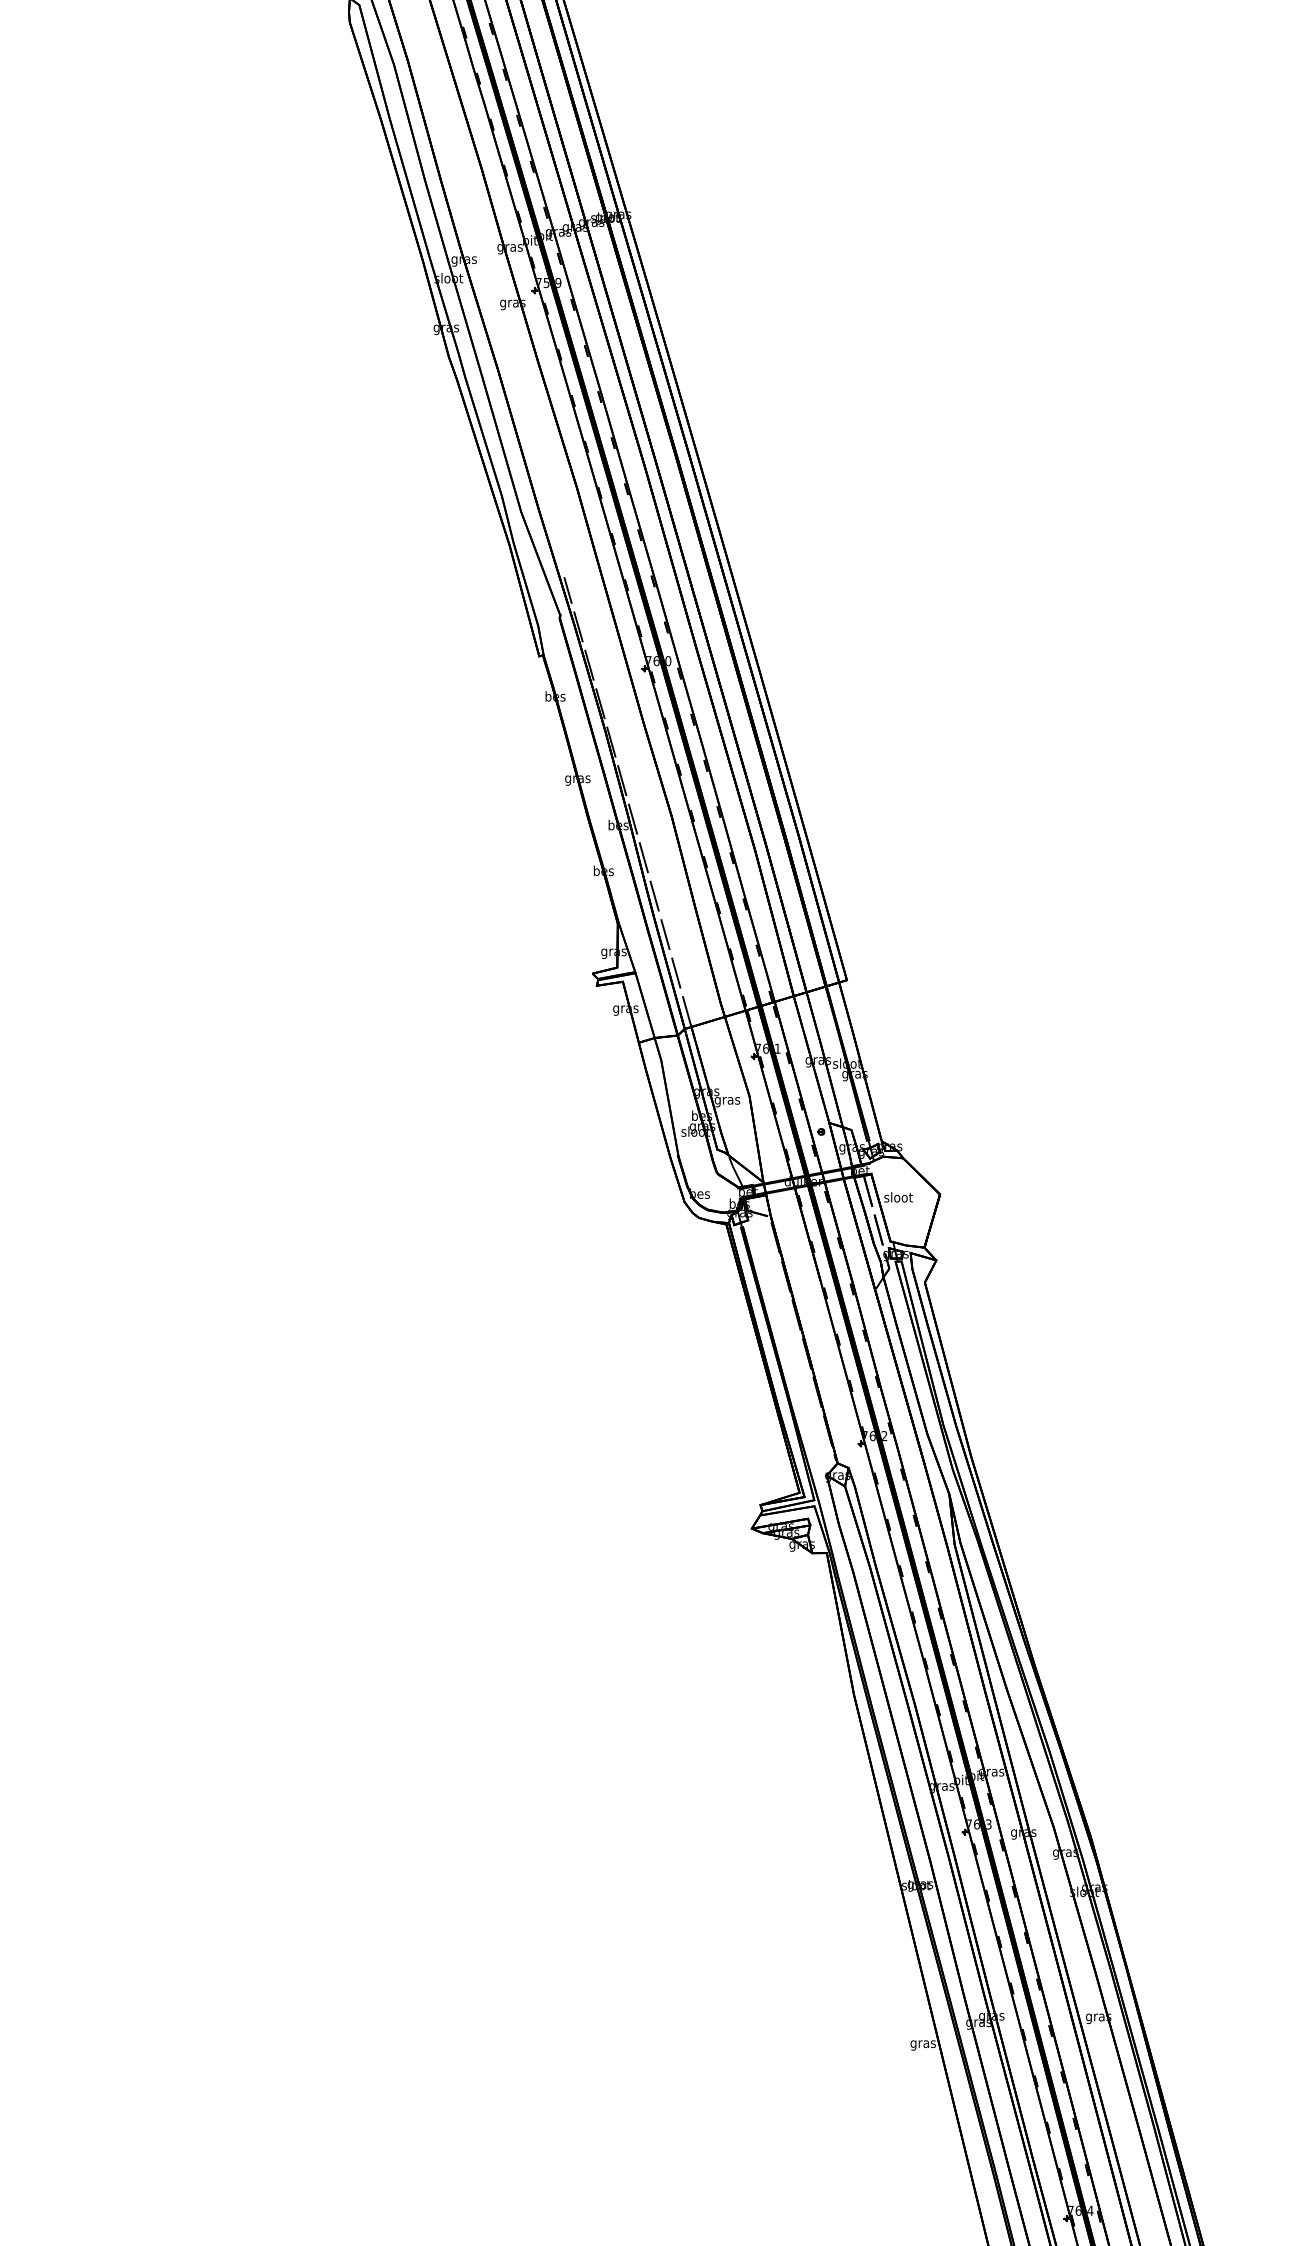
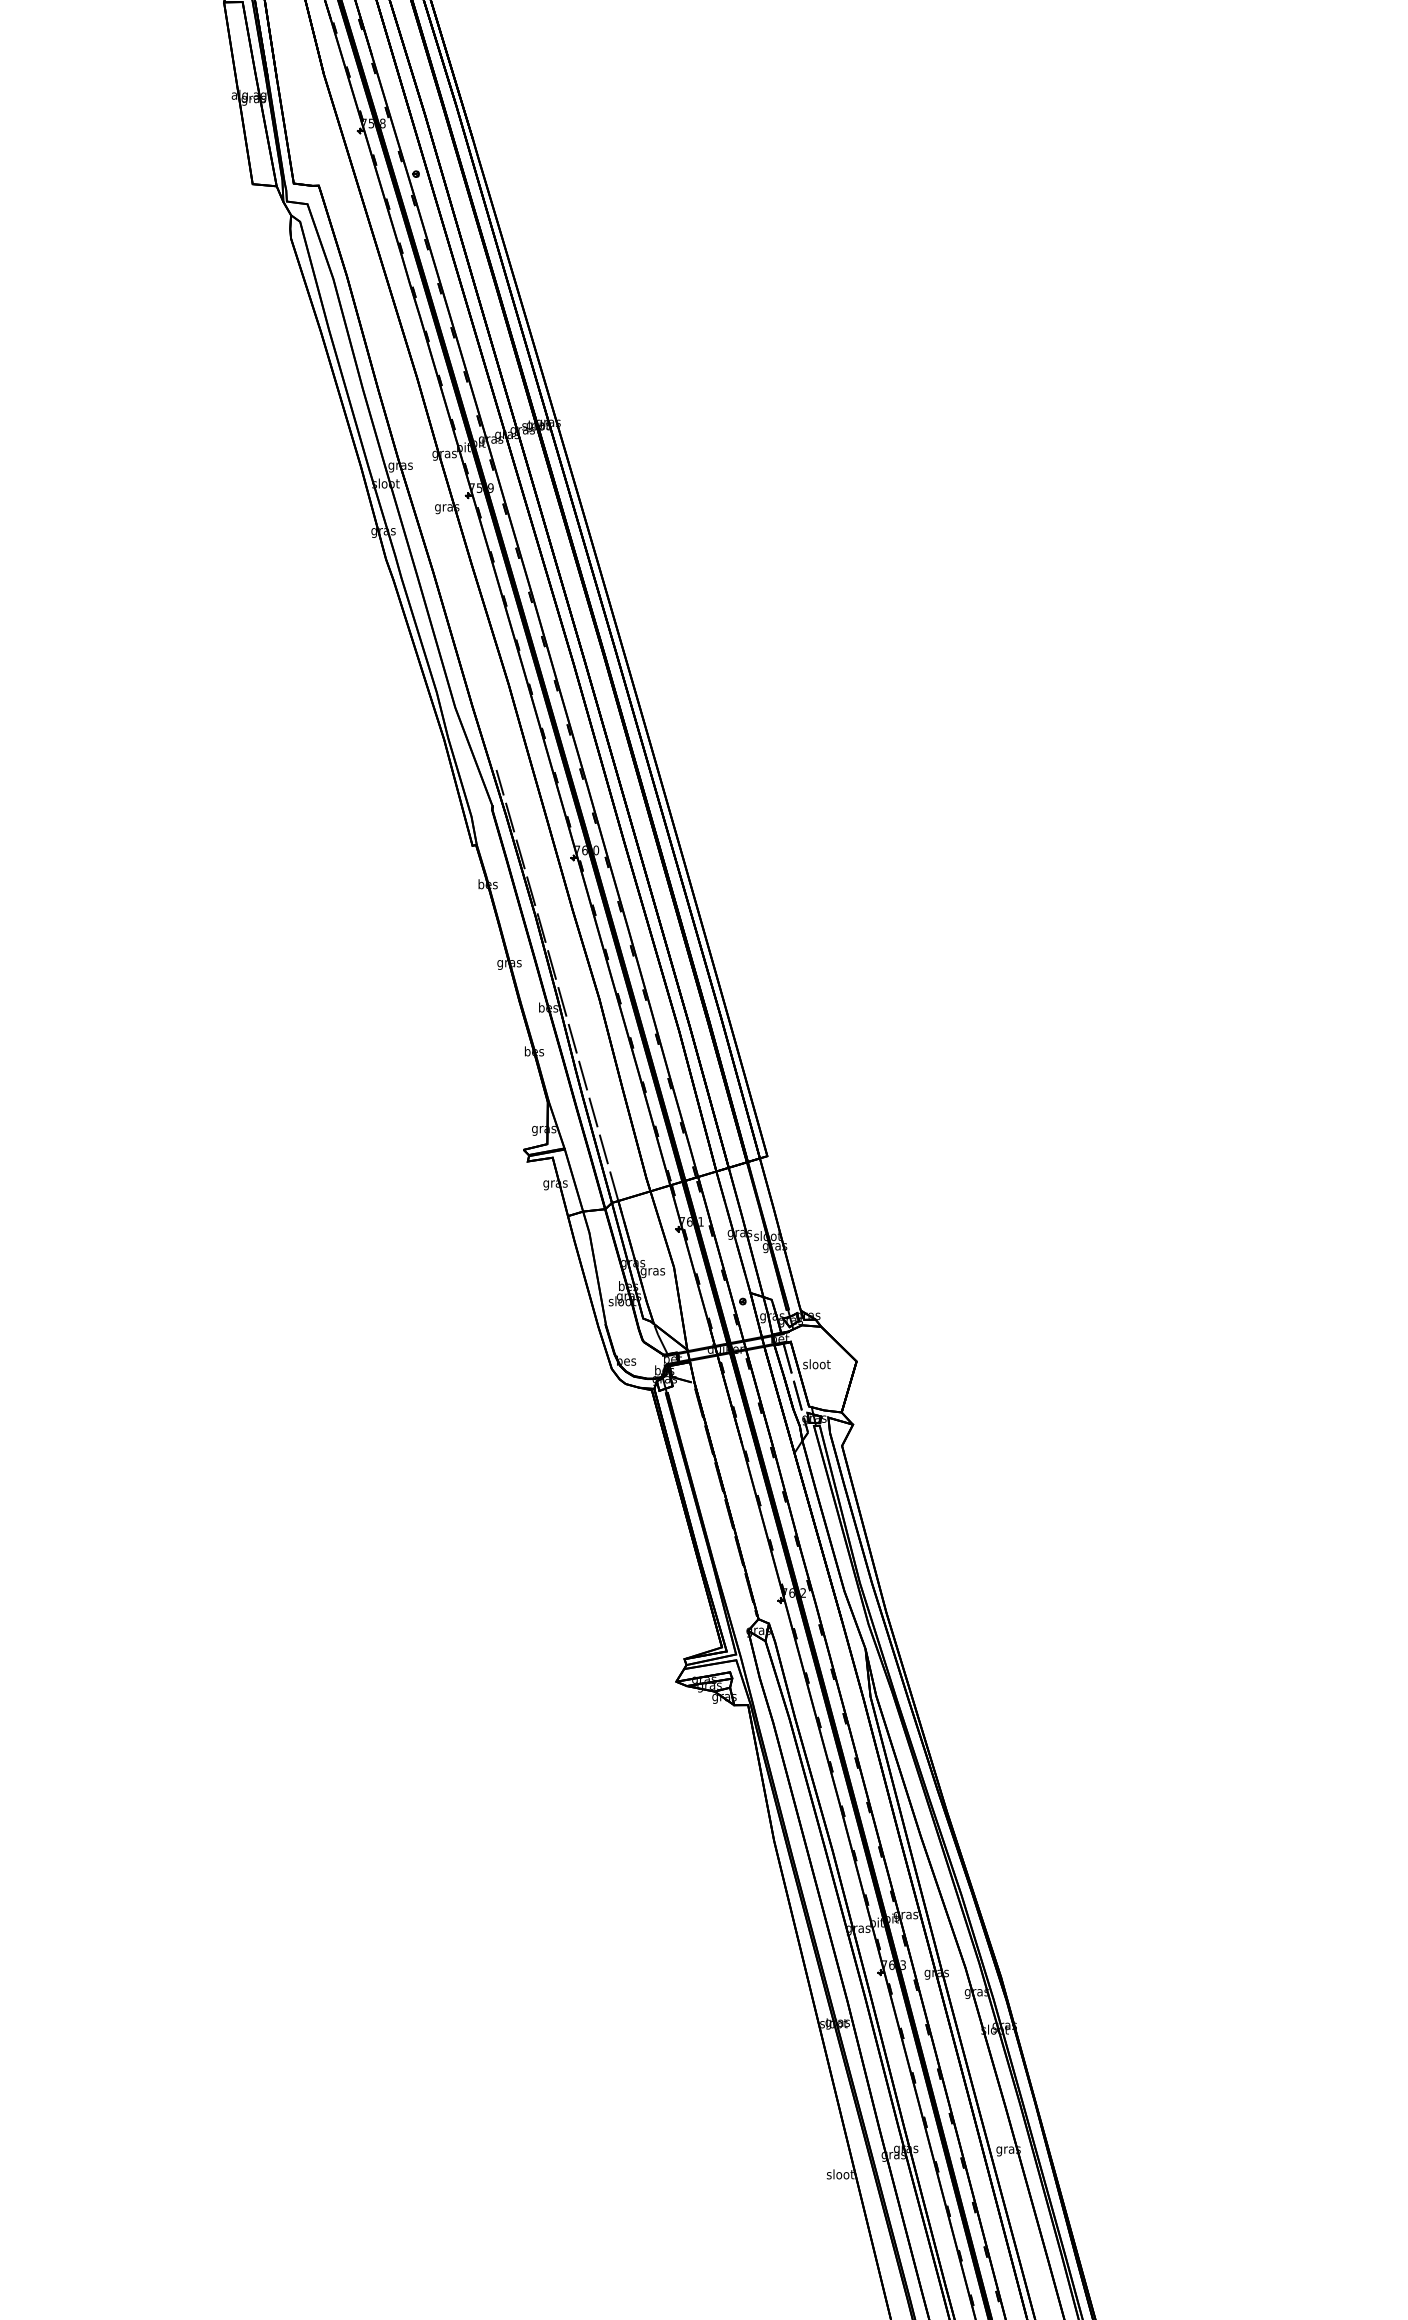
text: (923, 2043) -> (840, 2175), gras -> sloot

